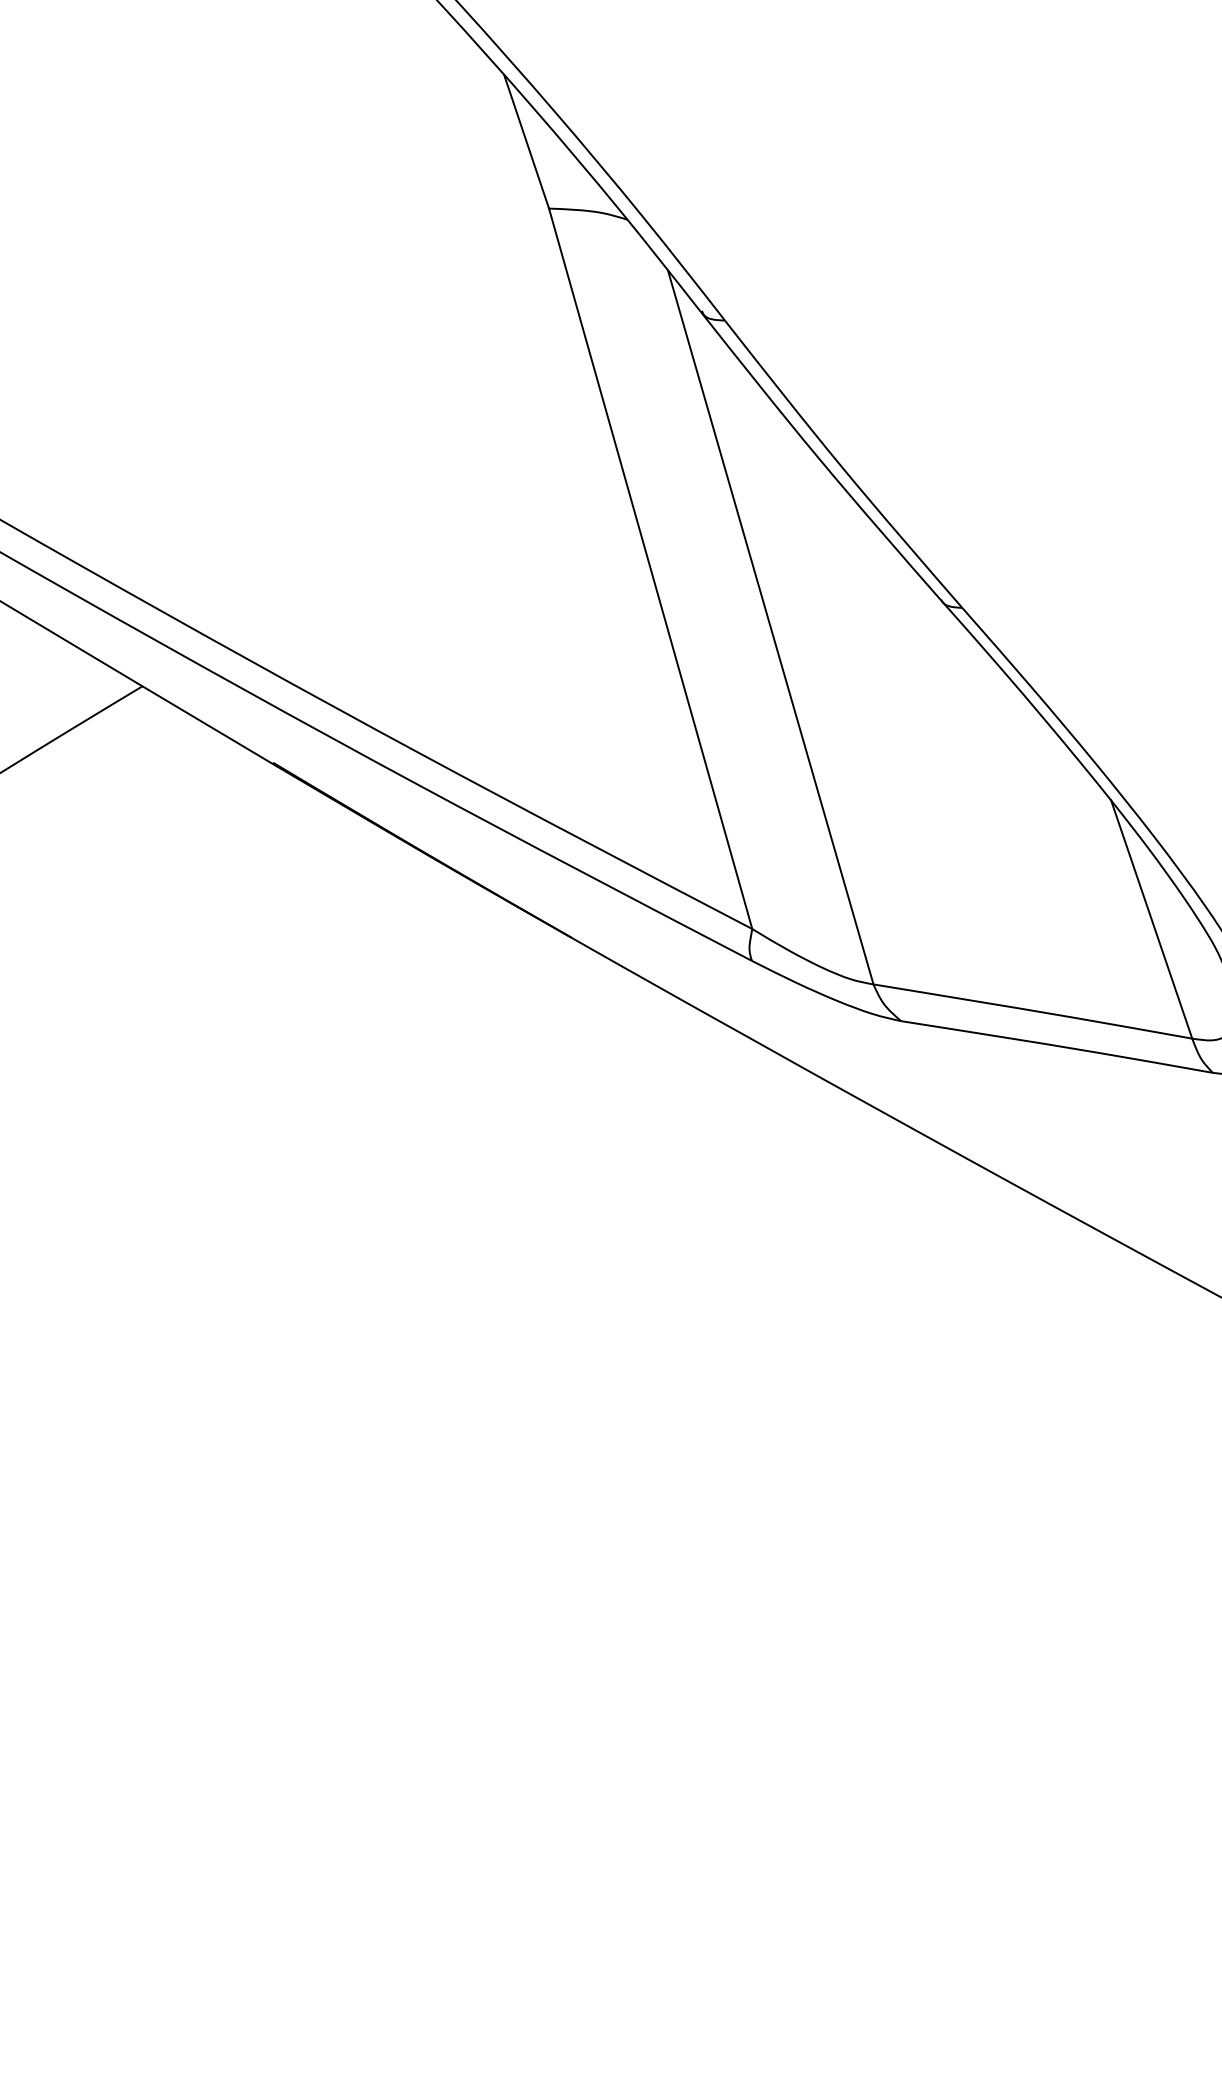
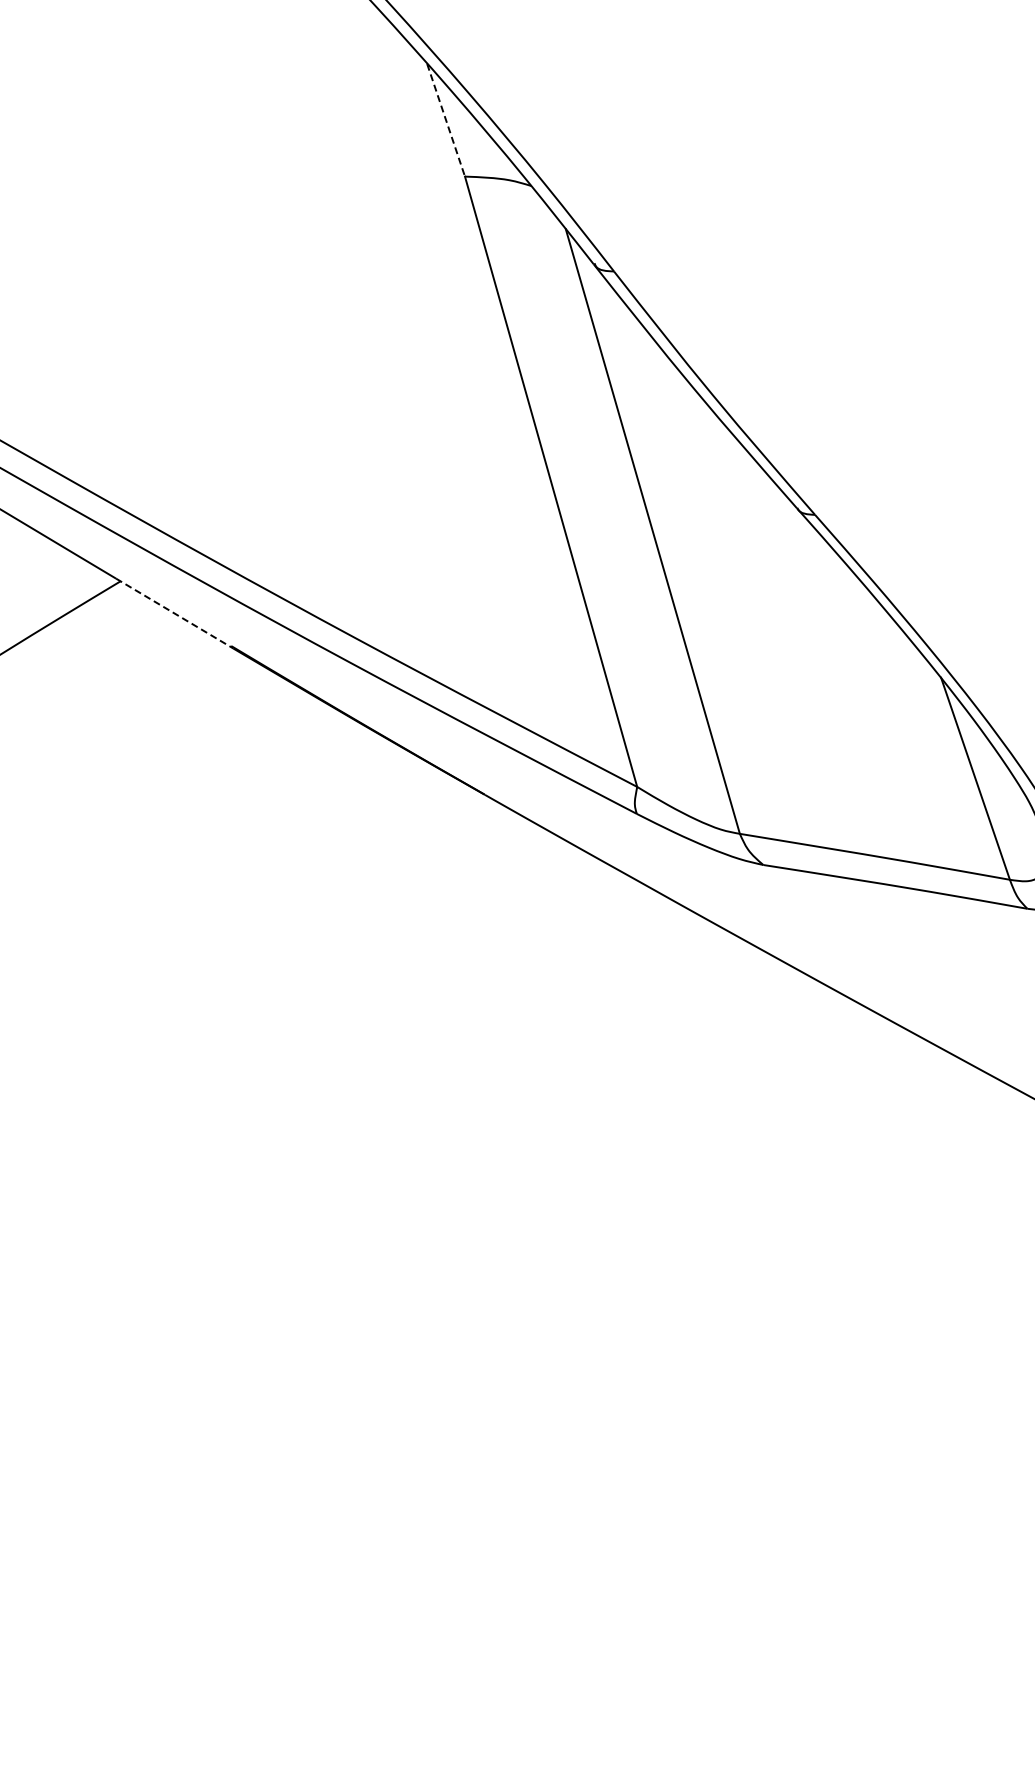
line: (527, 142) -> (446, 120), solid -> dashed
line: (207, 724) -> (175, 613), solid -> dashed

